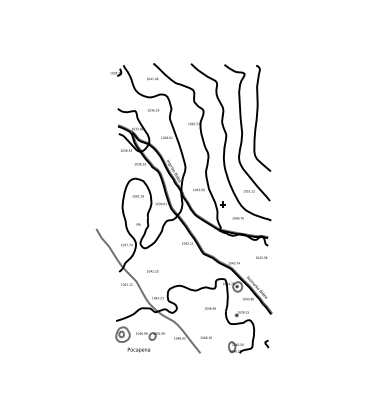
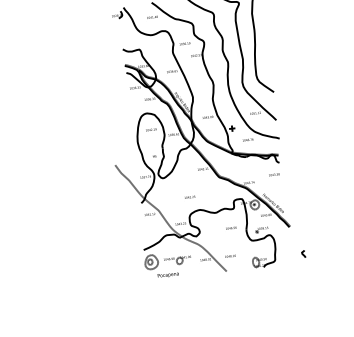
text: (153, 110) -> (185, 43), moved
text: (152, 271) -> (189, 197), moved
curve: (266, 343) -> (303, 253), moved

